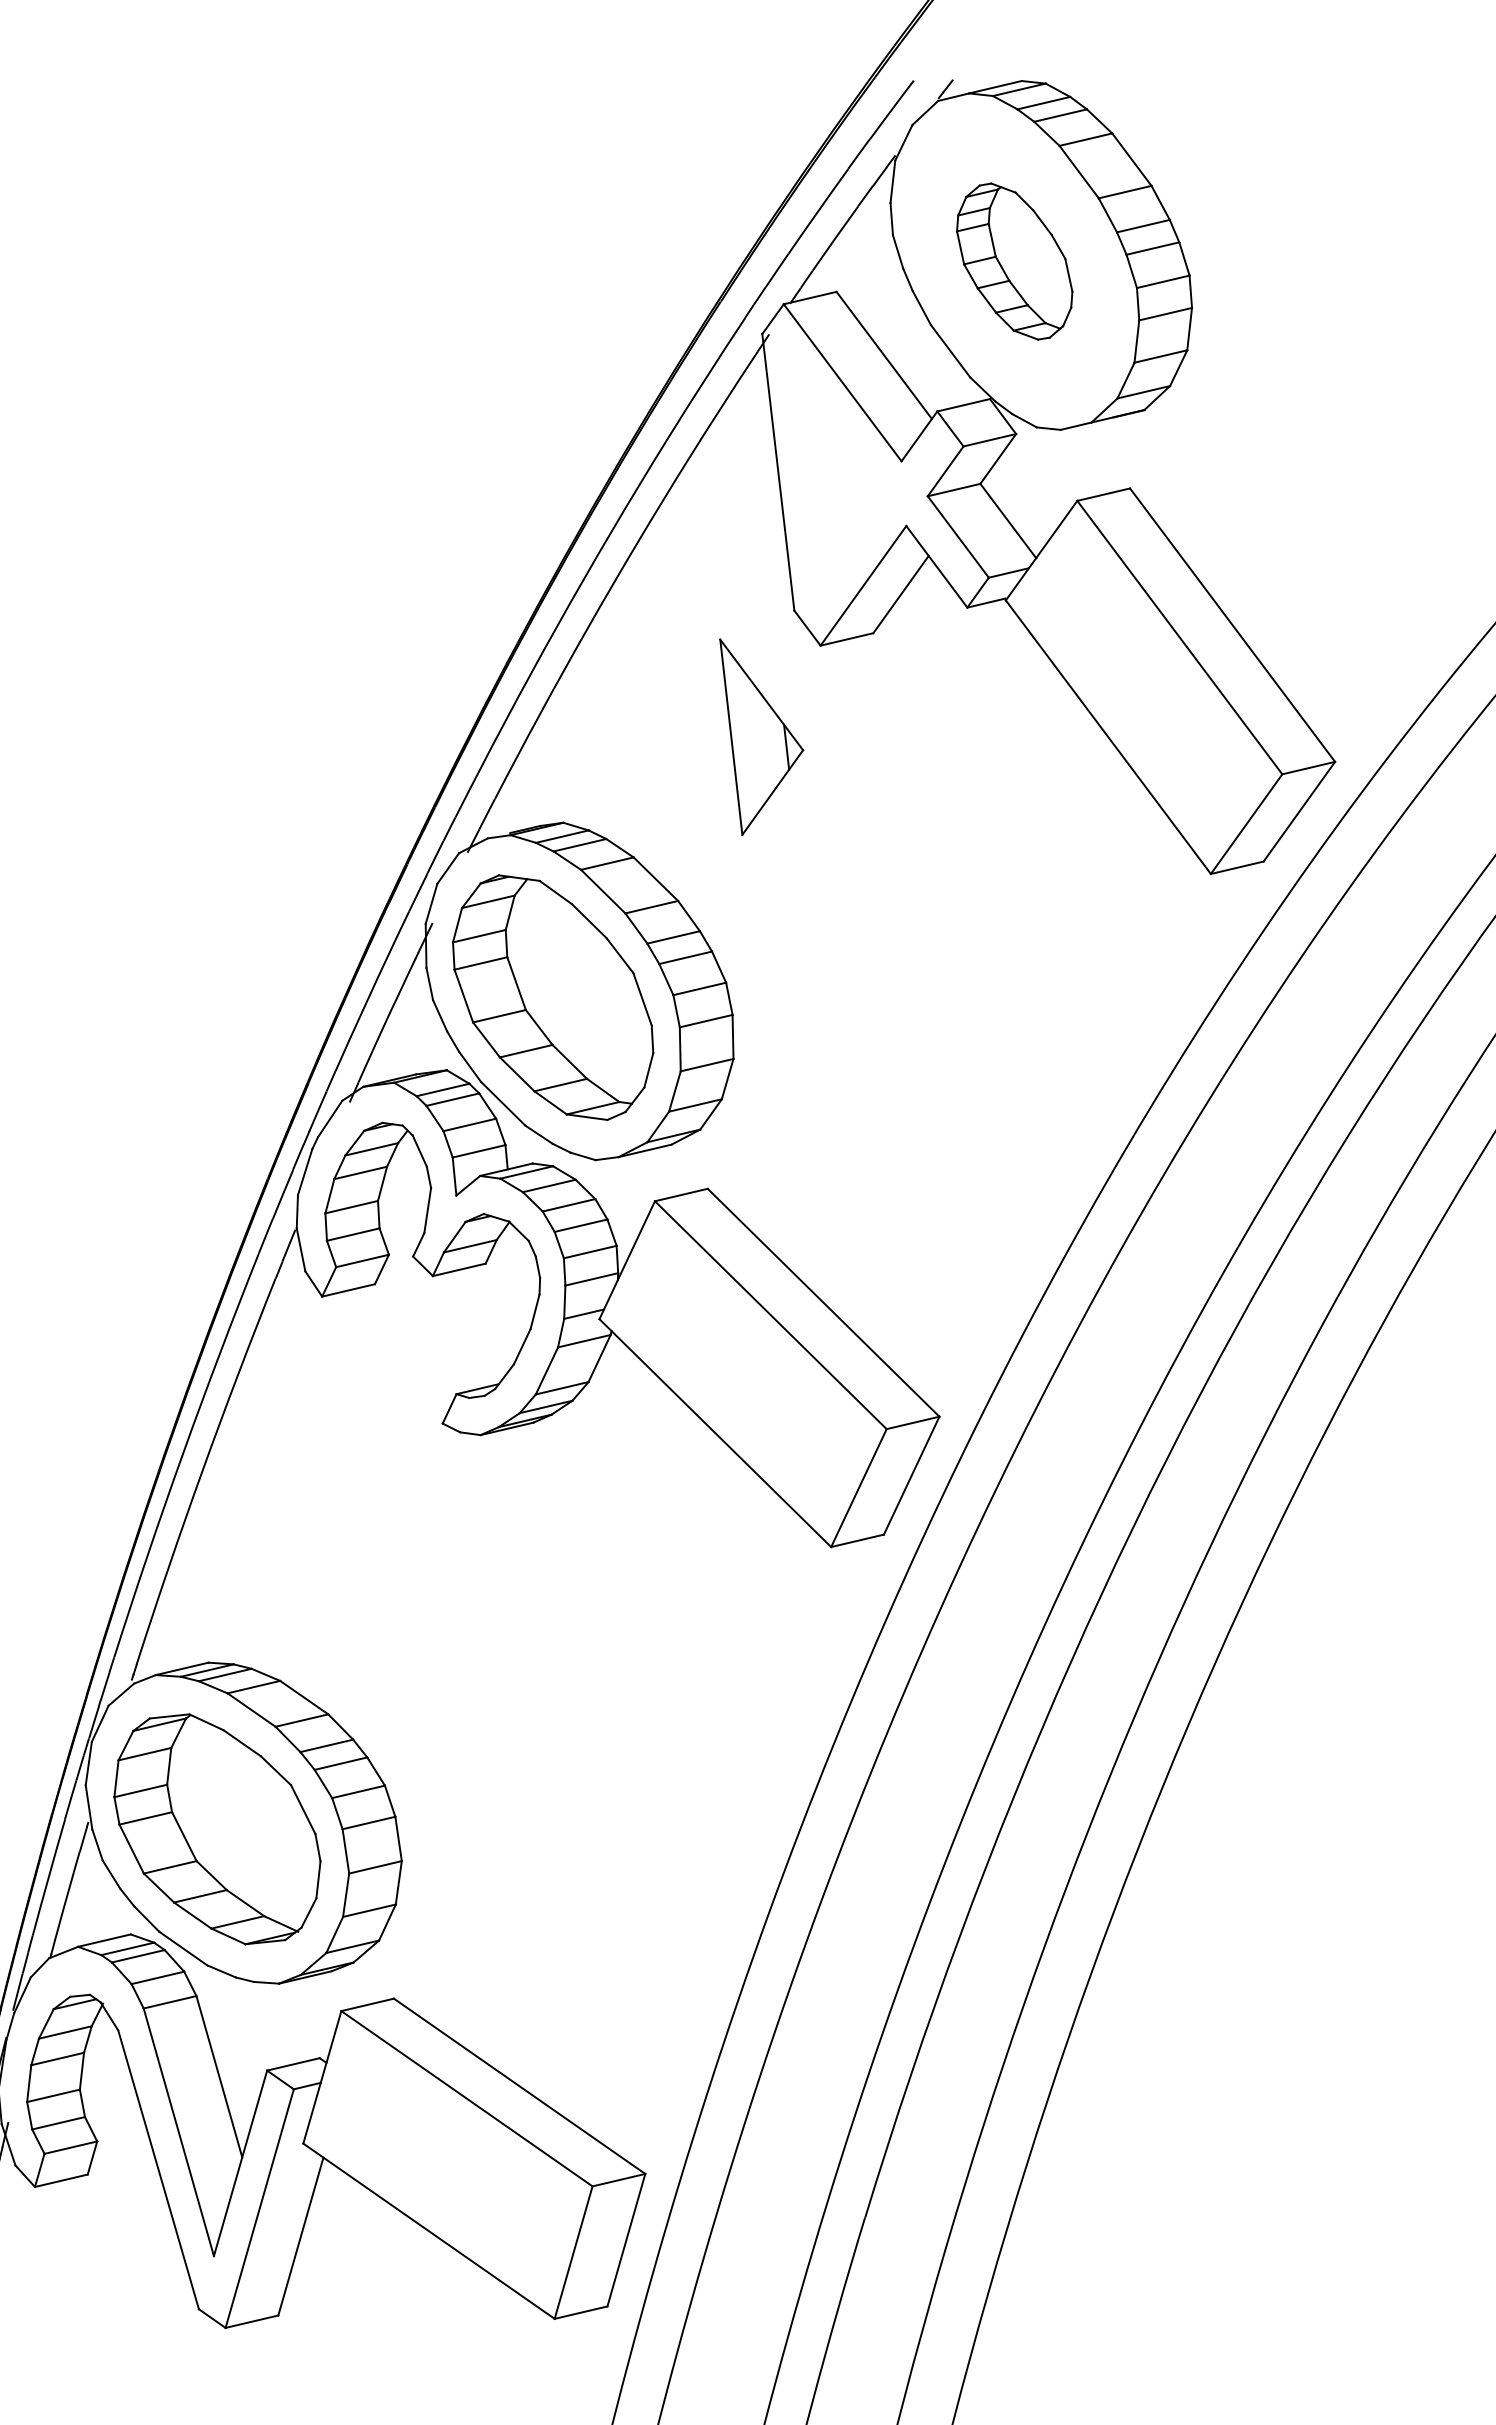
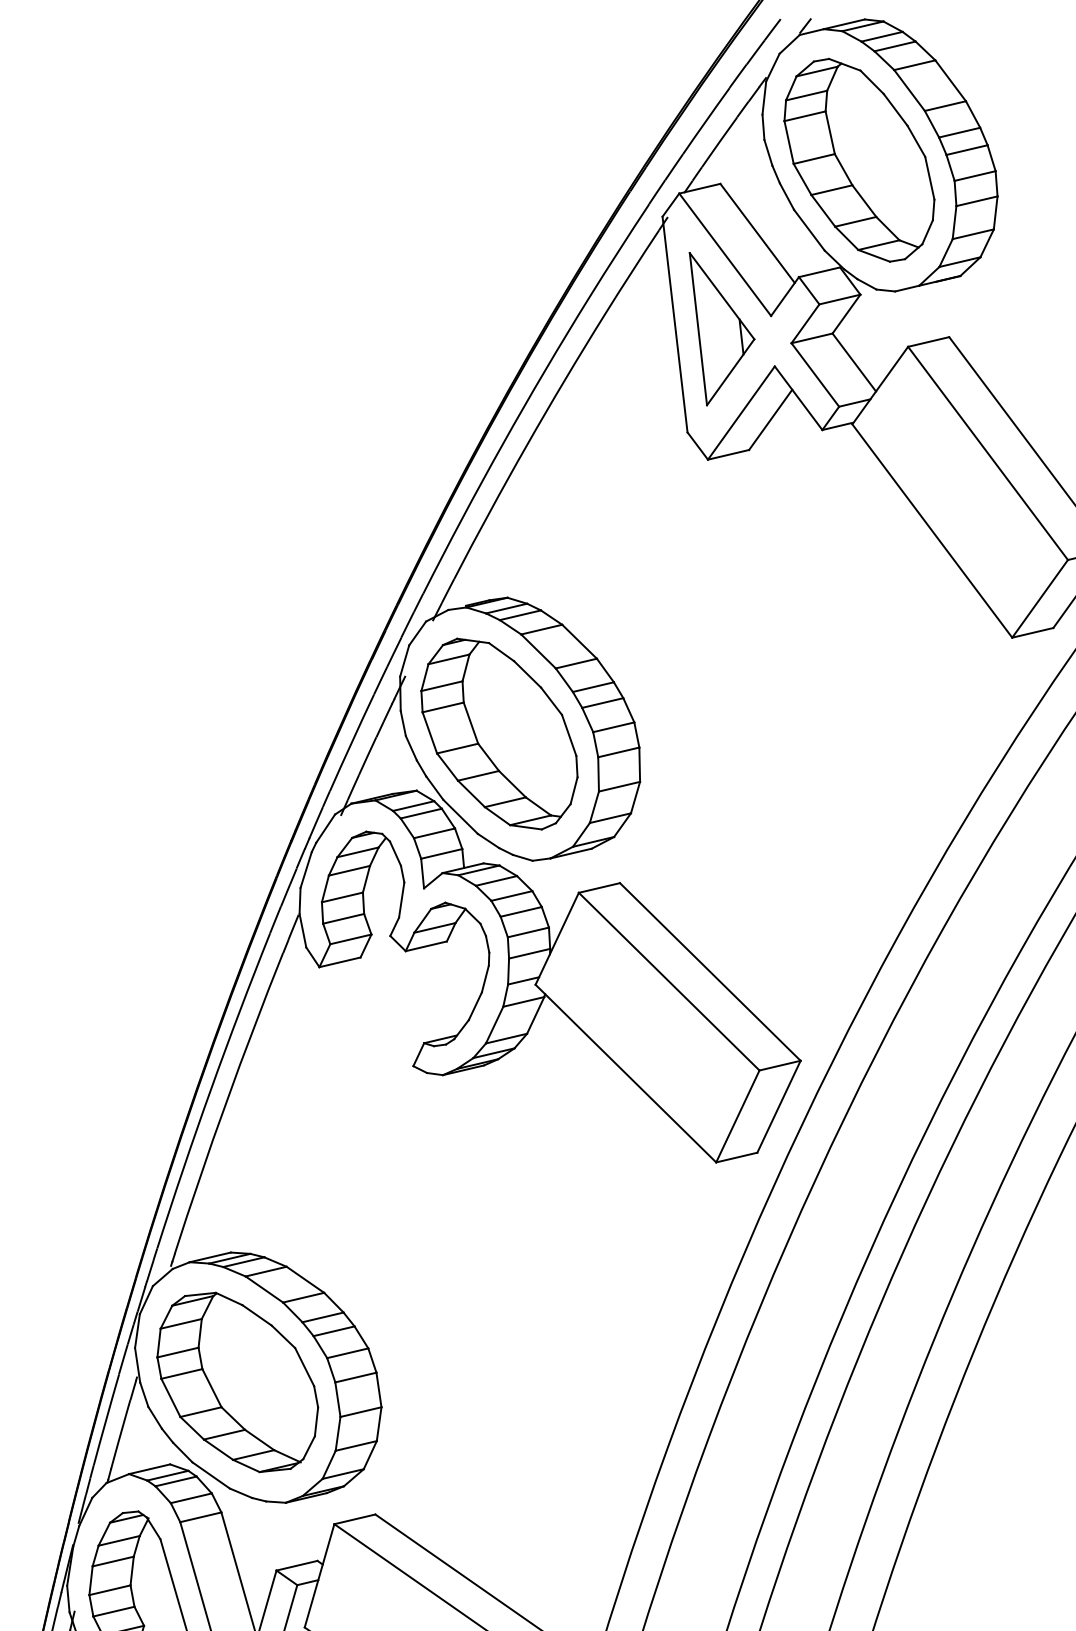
part: (1014, 261) -> (859, 160), size x1.67
part: (761, 736) -> (721, 328), moved

